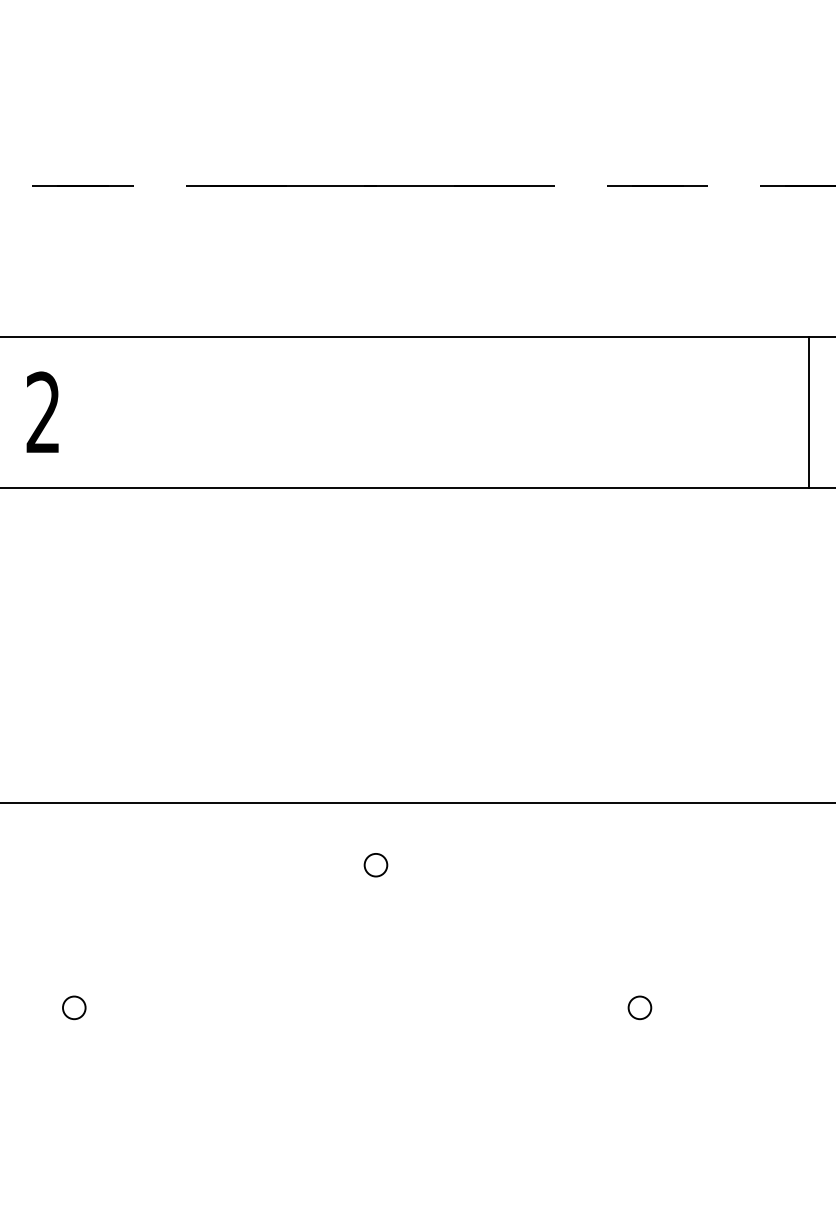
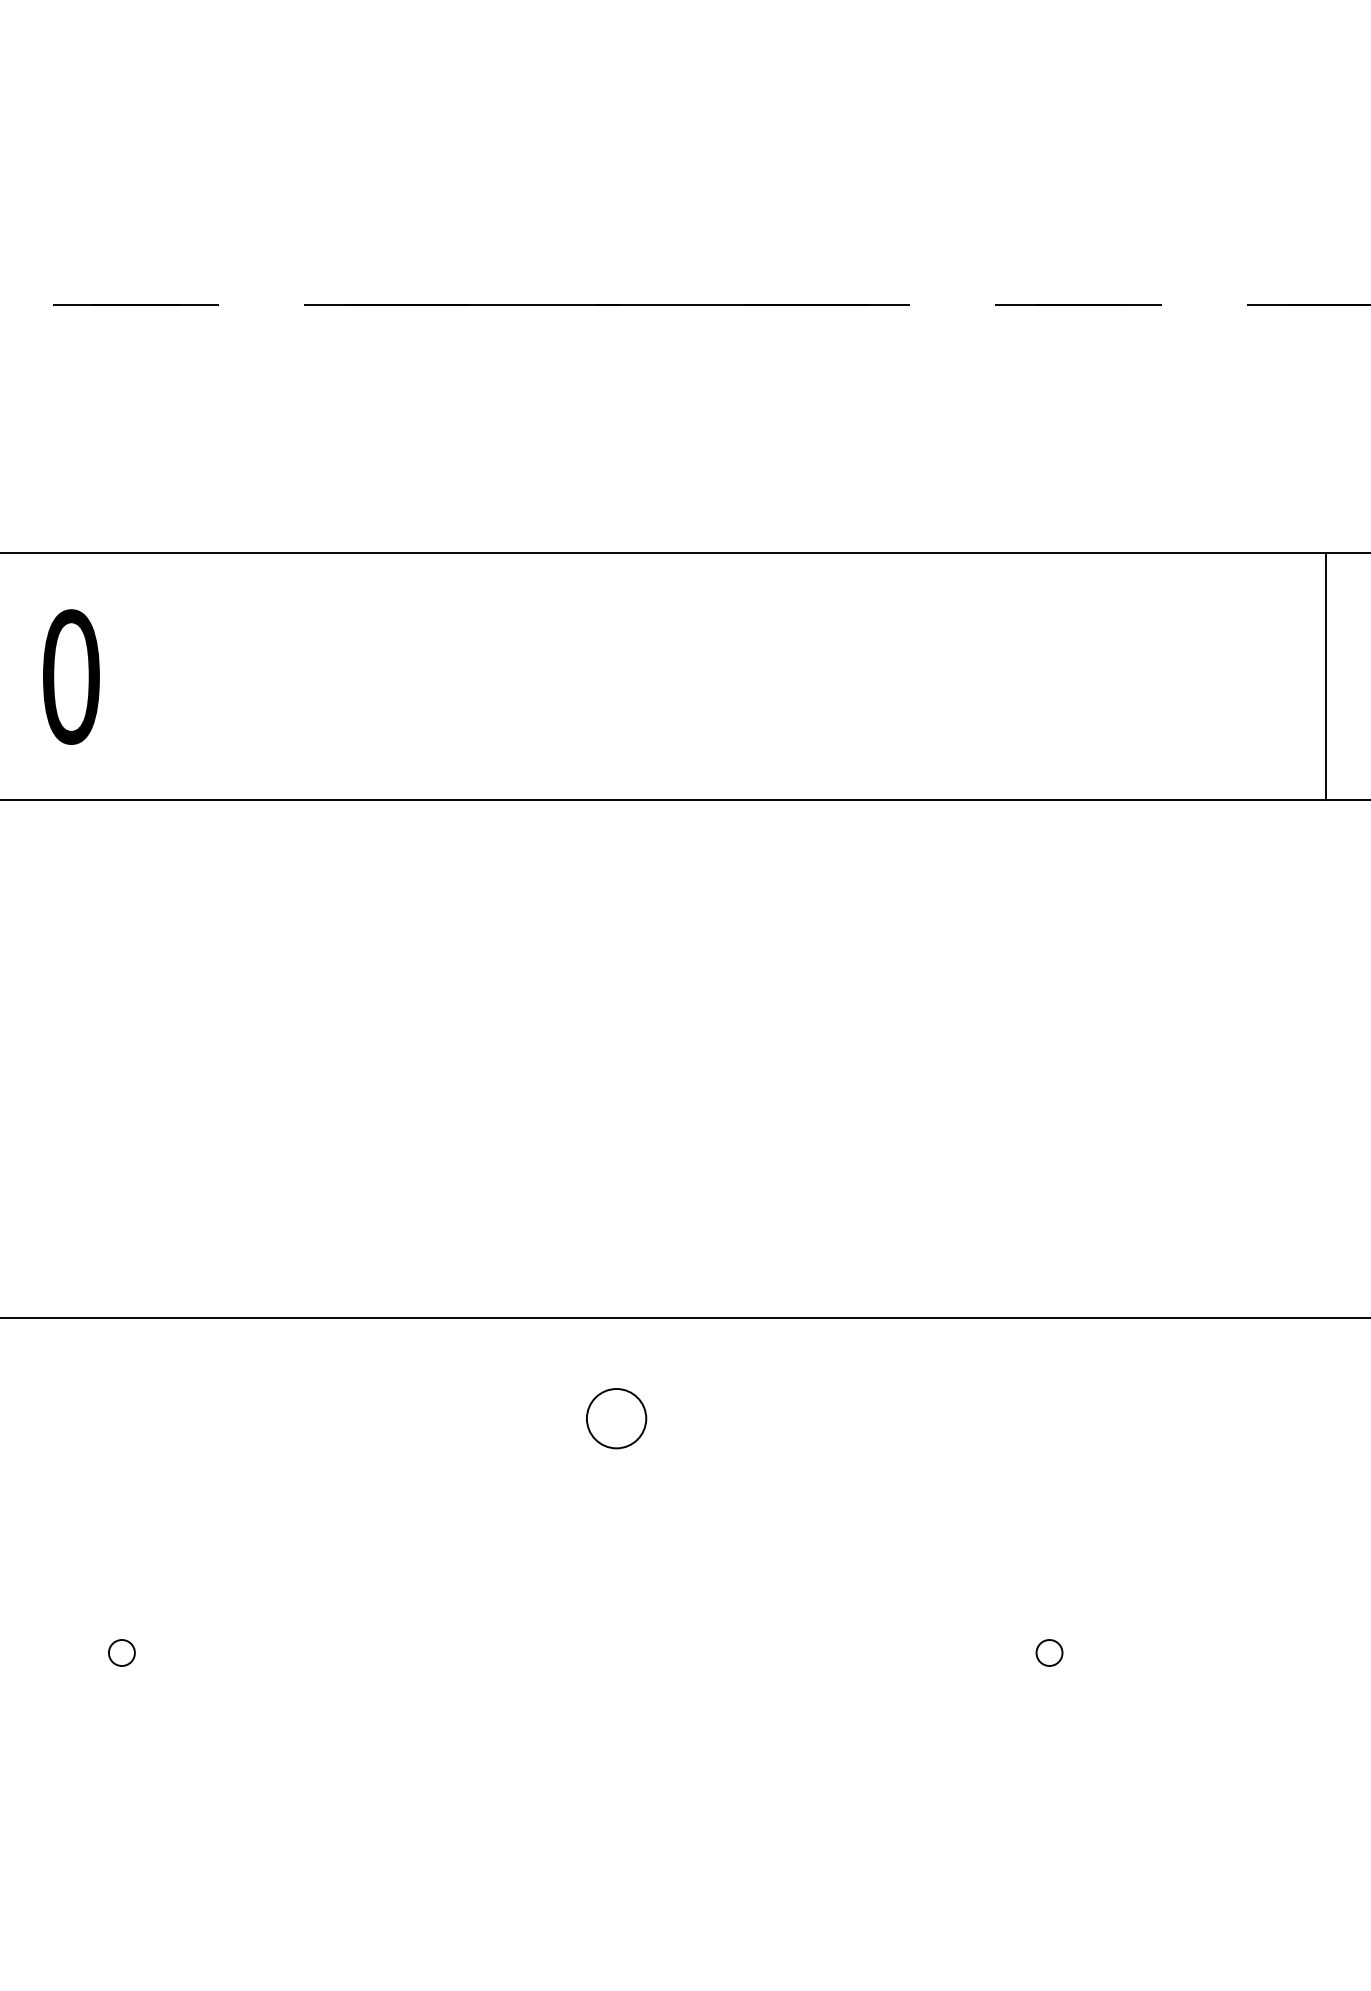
text: (43, 412) -> (71, 676), 2 -> 0
circle: (375, 865) -> (615, 1419), size x1.6
circle: (74, 1007) -> (122, 1652), size x0.7
circle: (639, 1007) -> (1048, 1652), size x0.7

